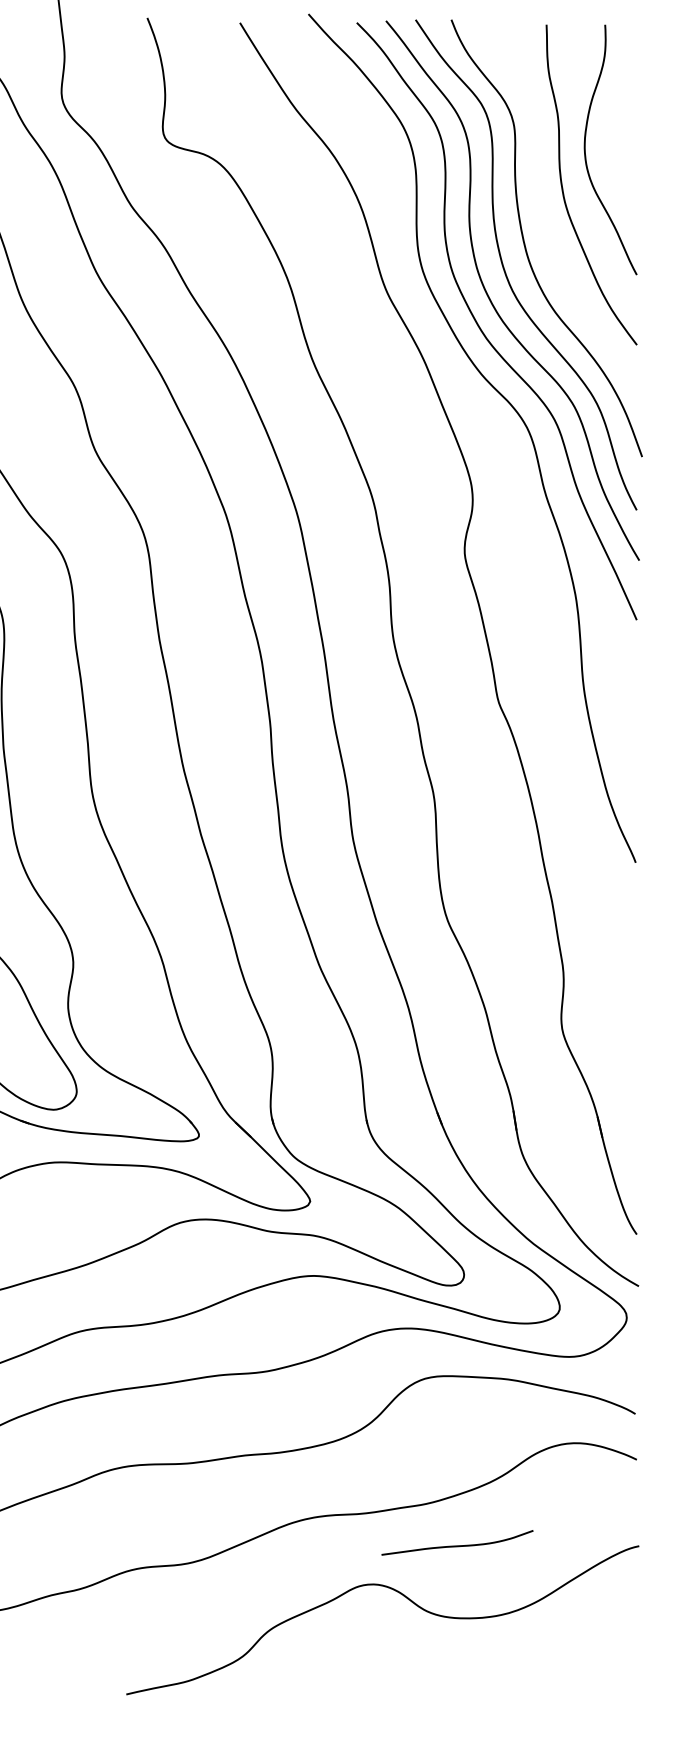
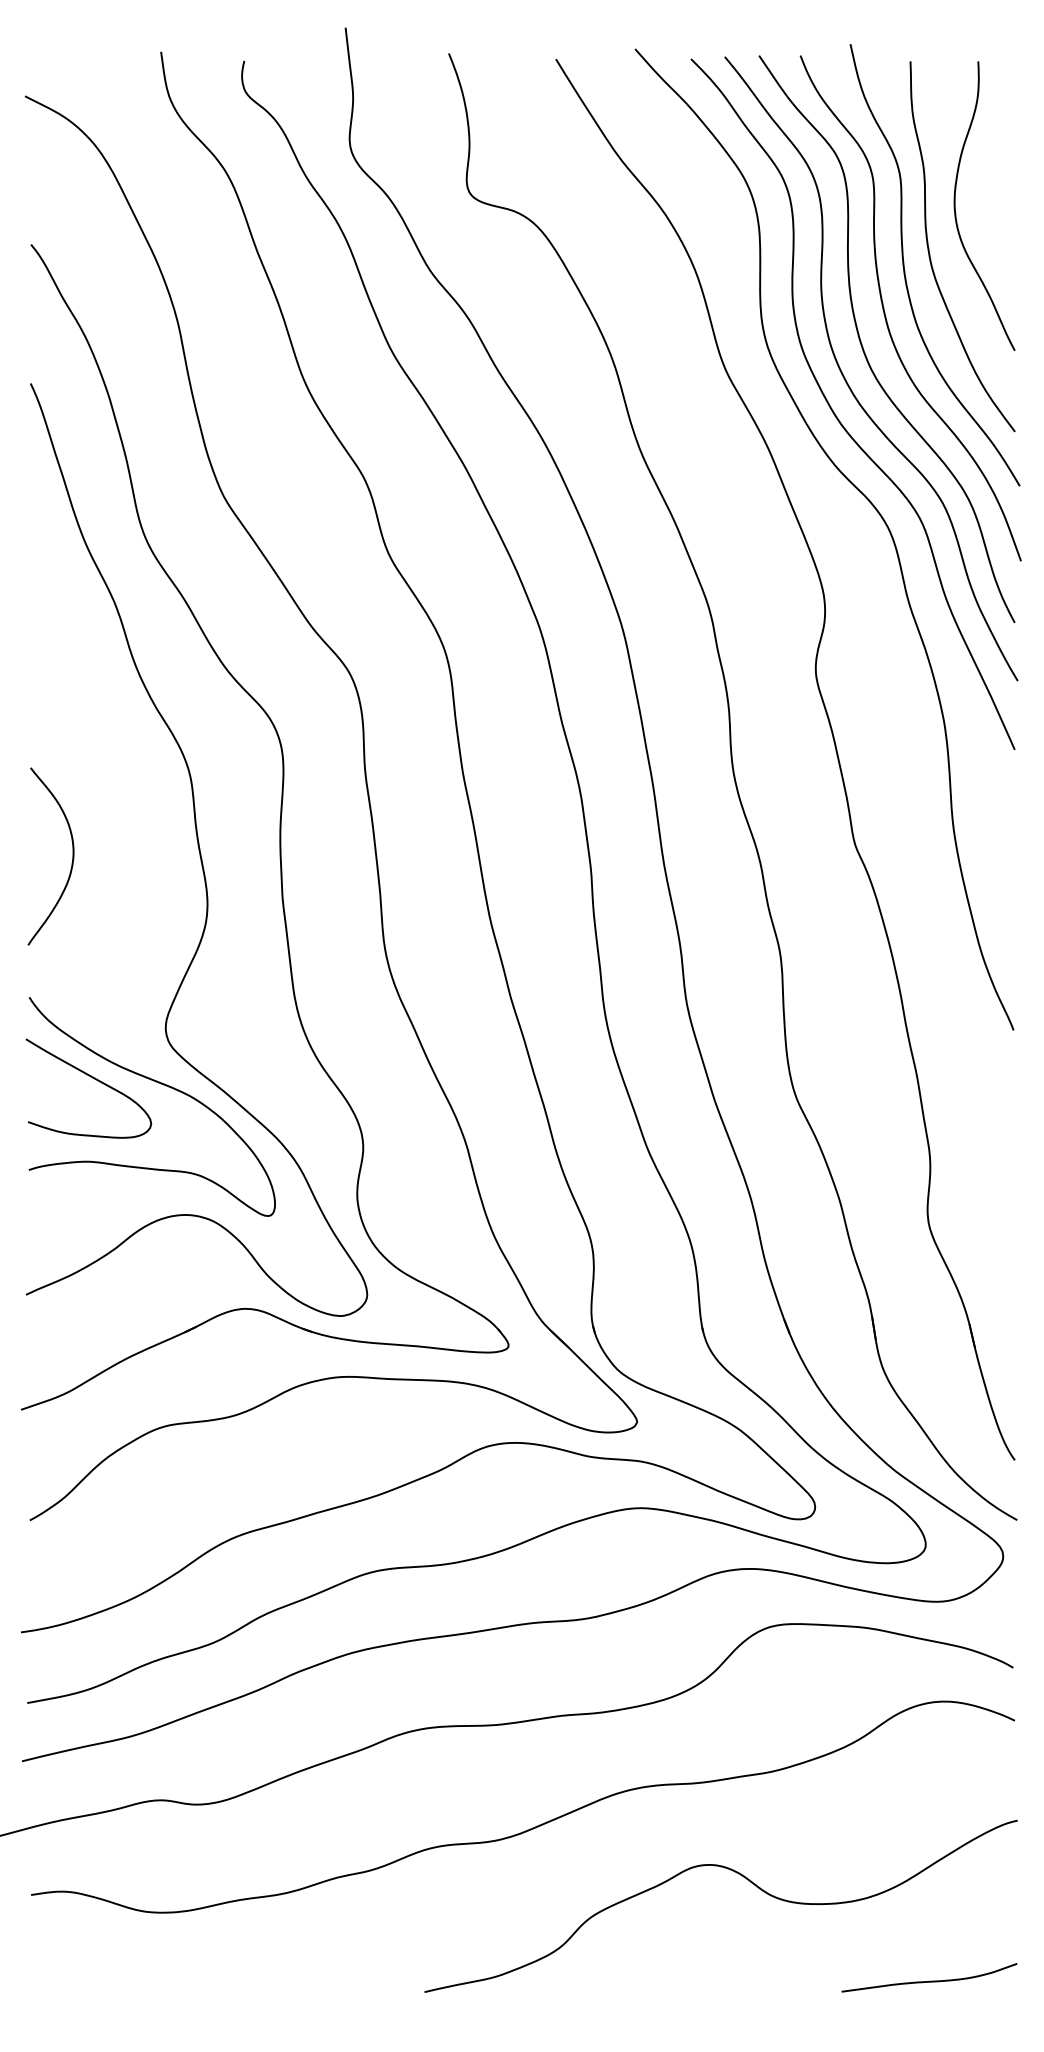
curve: (542, 205) -> (905, 270), added
curve: (457, 1545) -> (929, 1980), moved

